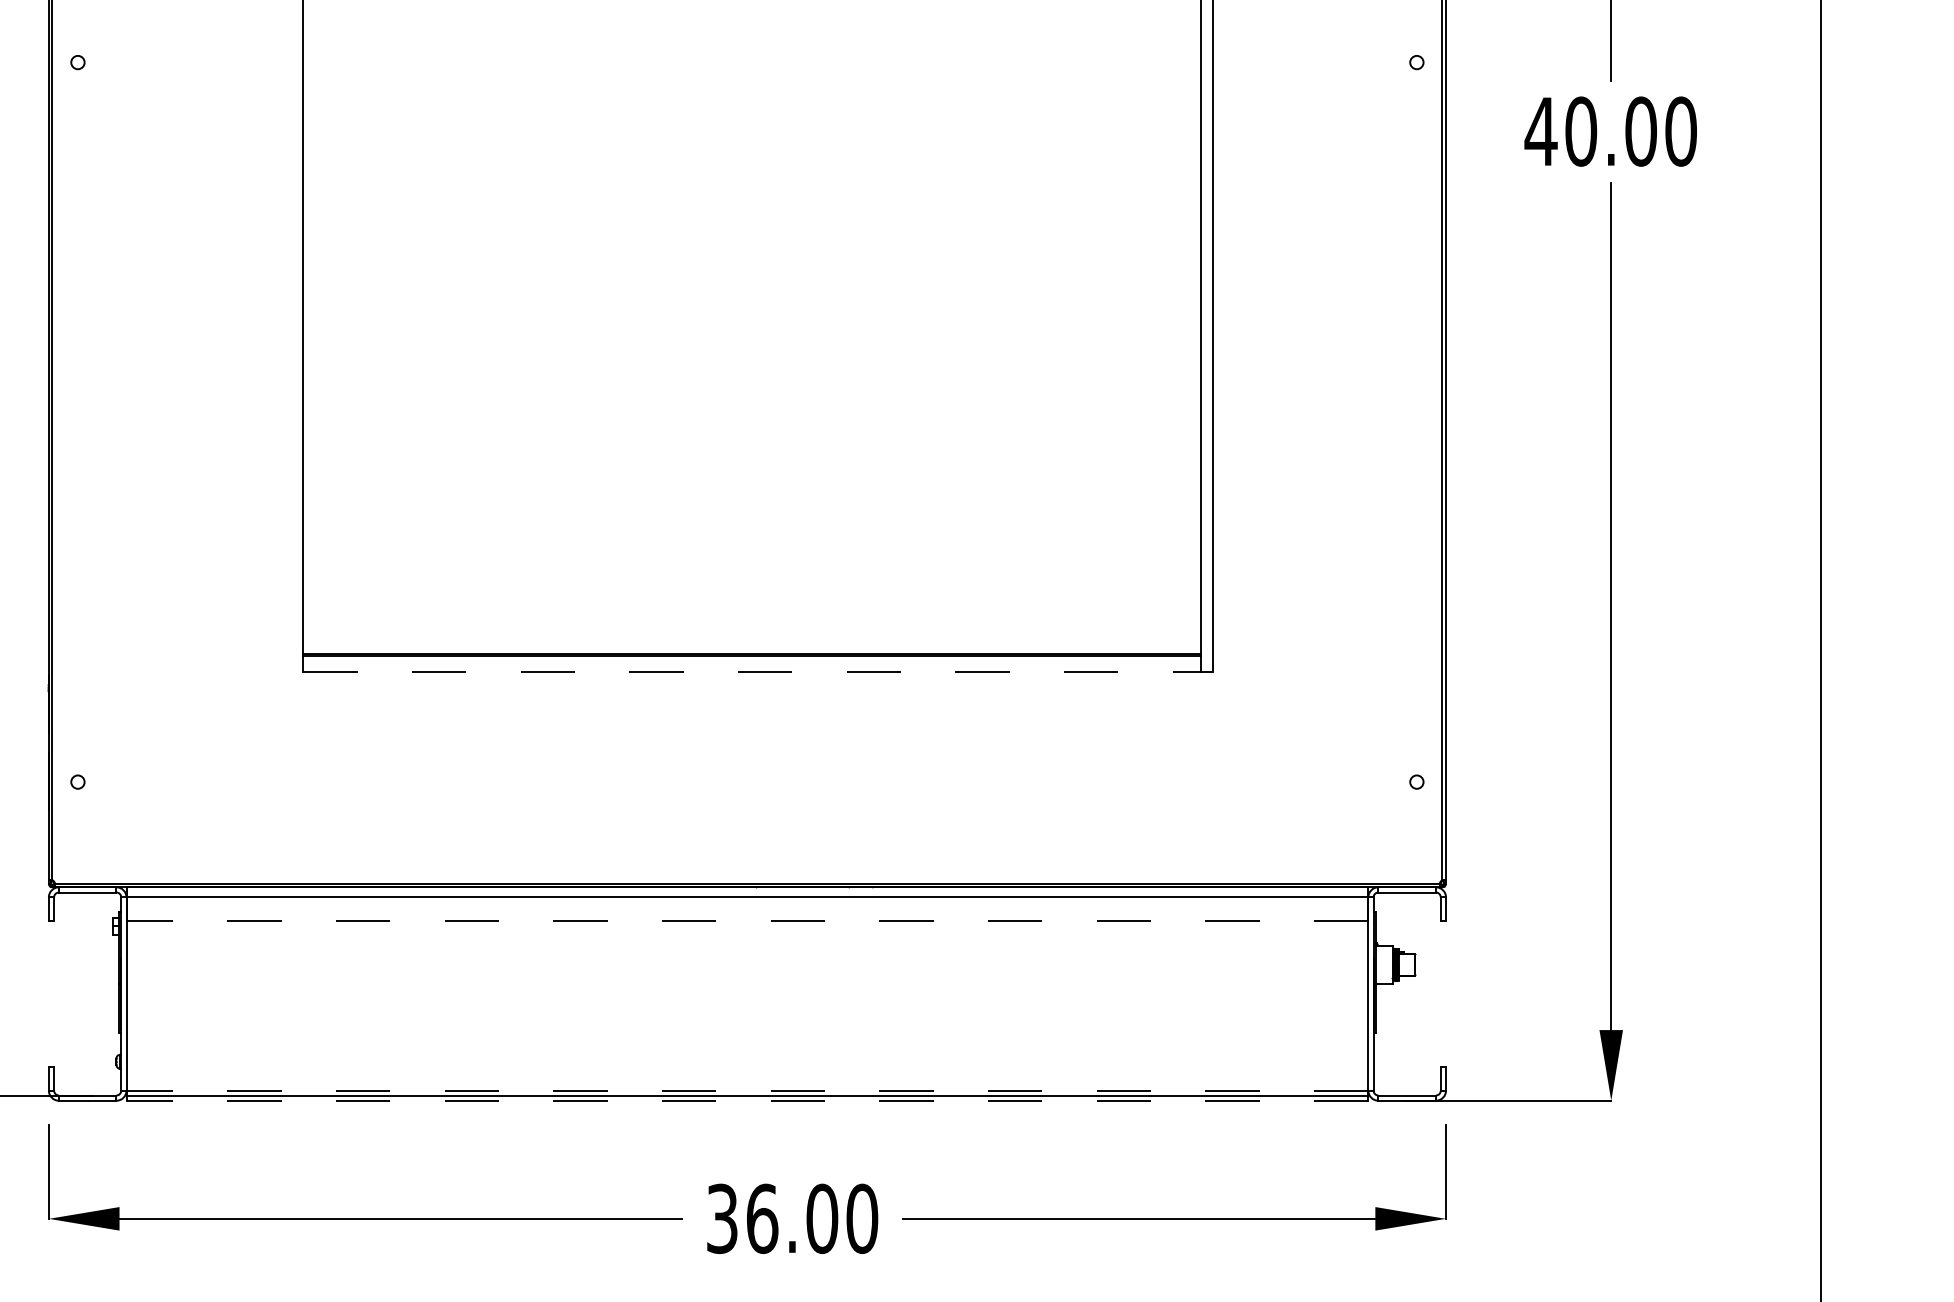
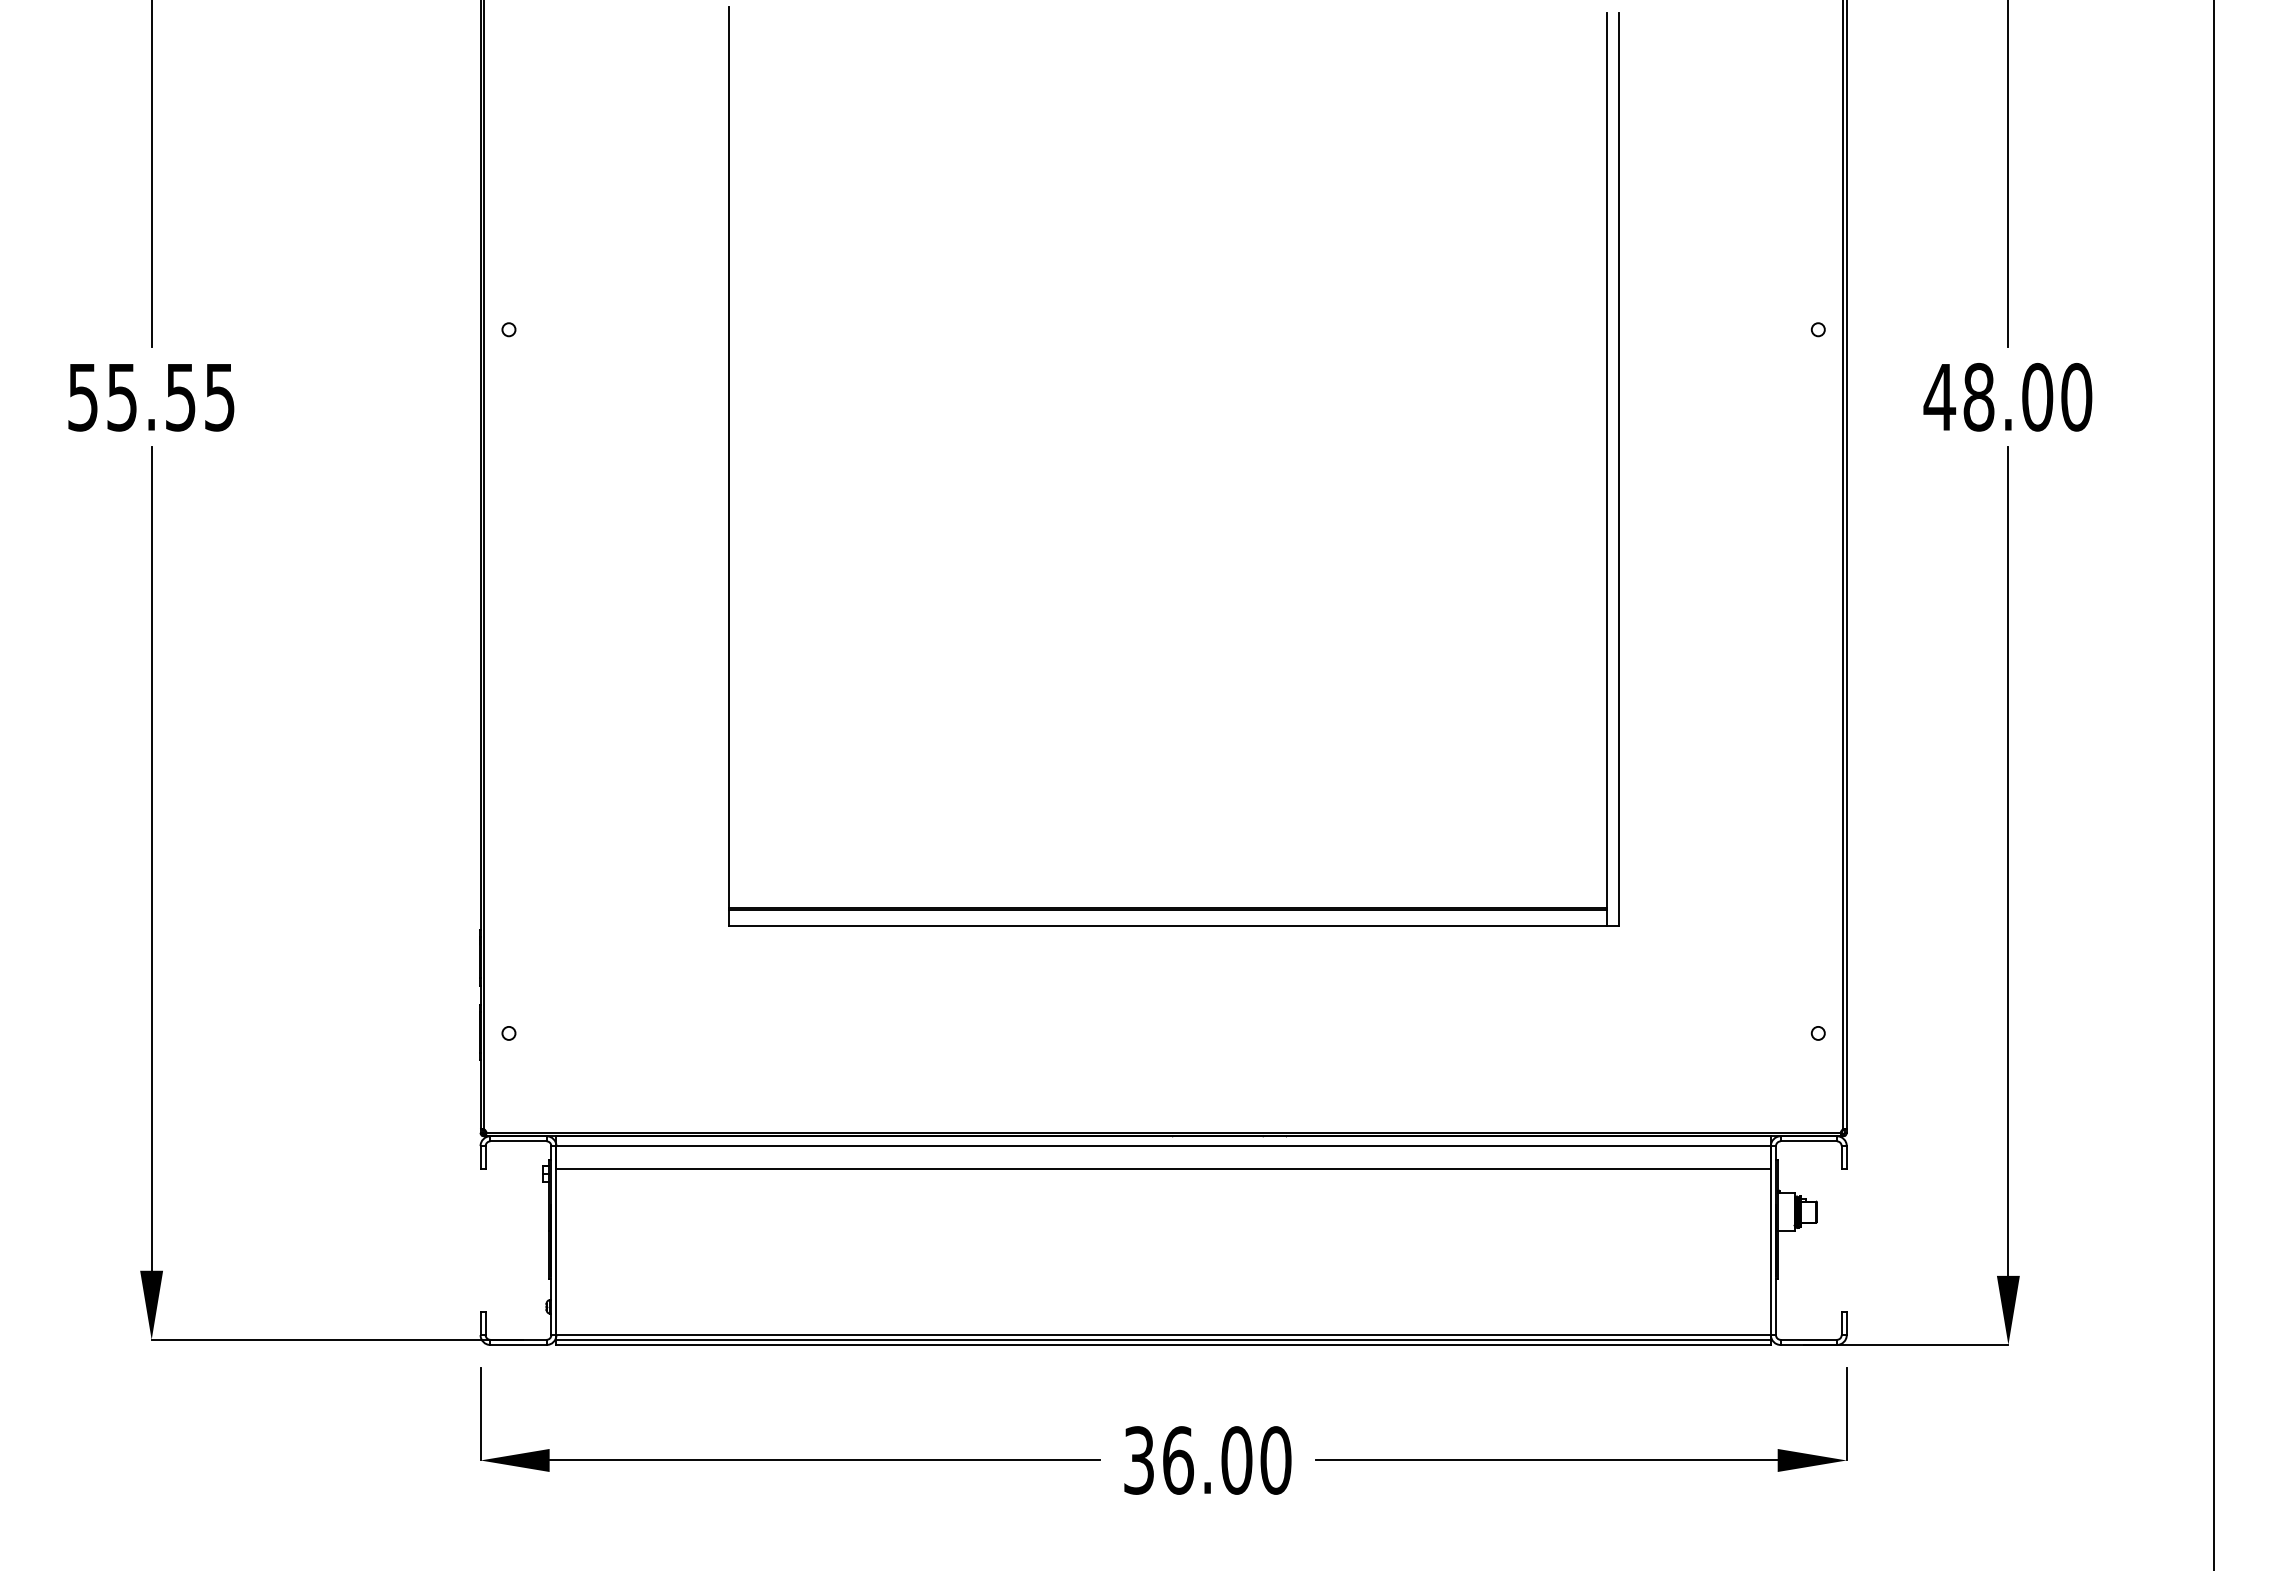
text: (1580, 131) -> (1978, 397), 40.00 -> 48.00
line: (758, 671) -> (1174, 925), dashed -> solid
line: (747, 921) -> (1163, 1169), dashed -> solid
line: (747, 1091) -> (1163, 1335), dashed -> solid
line: (747, 1100) -> (1163, 1344), dashed -> solid

